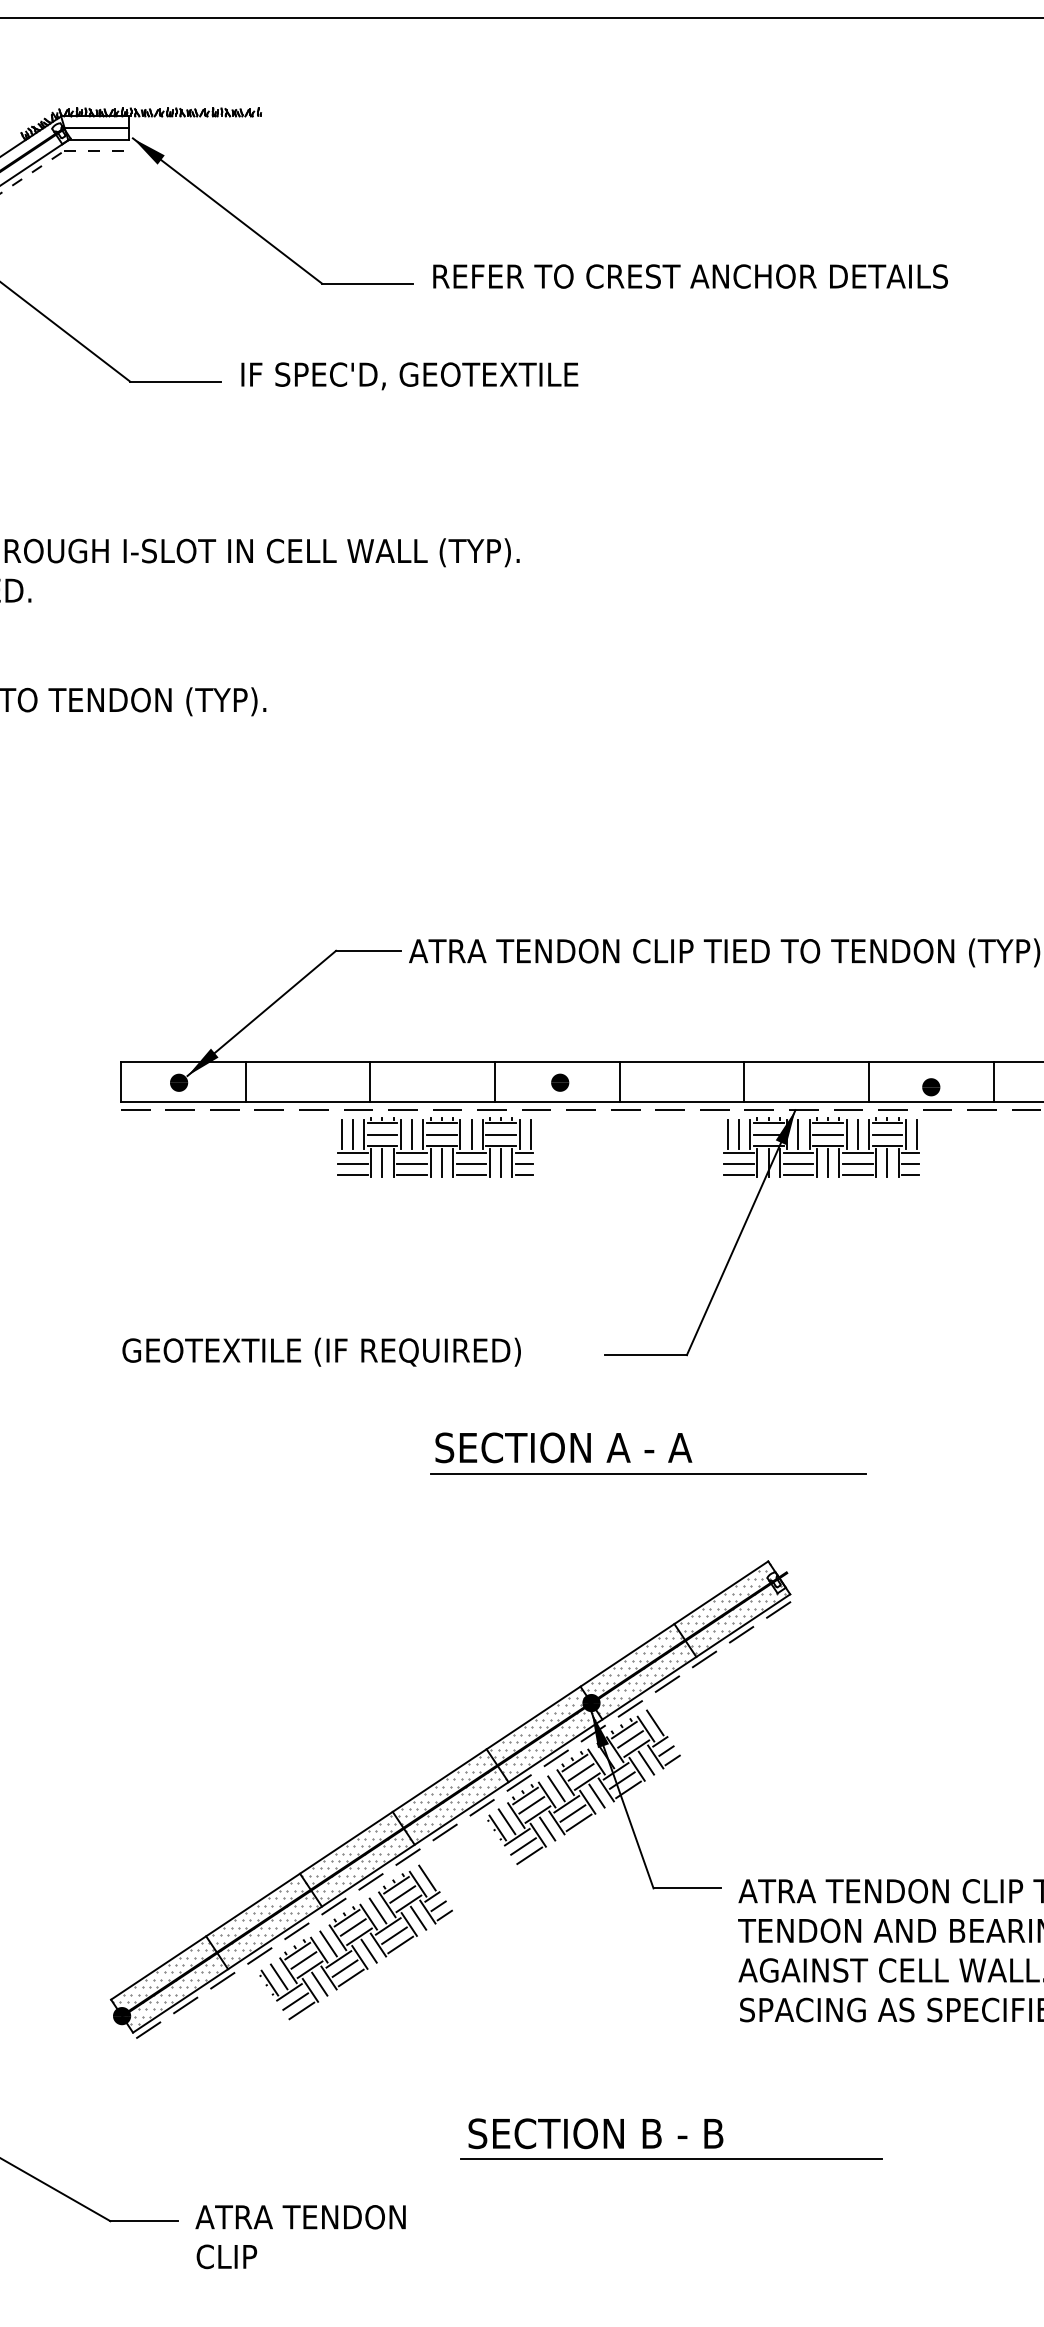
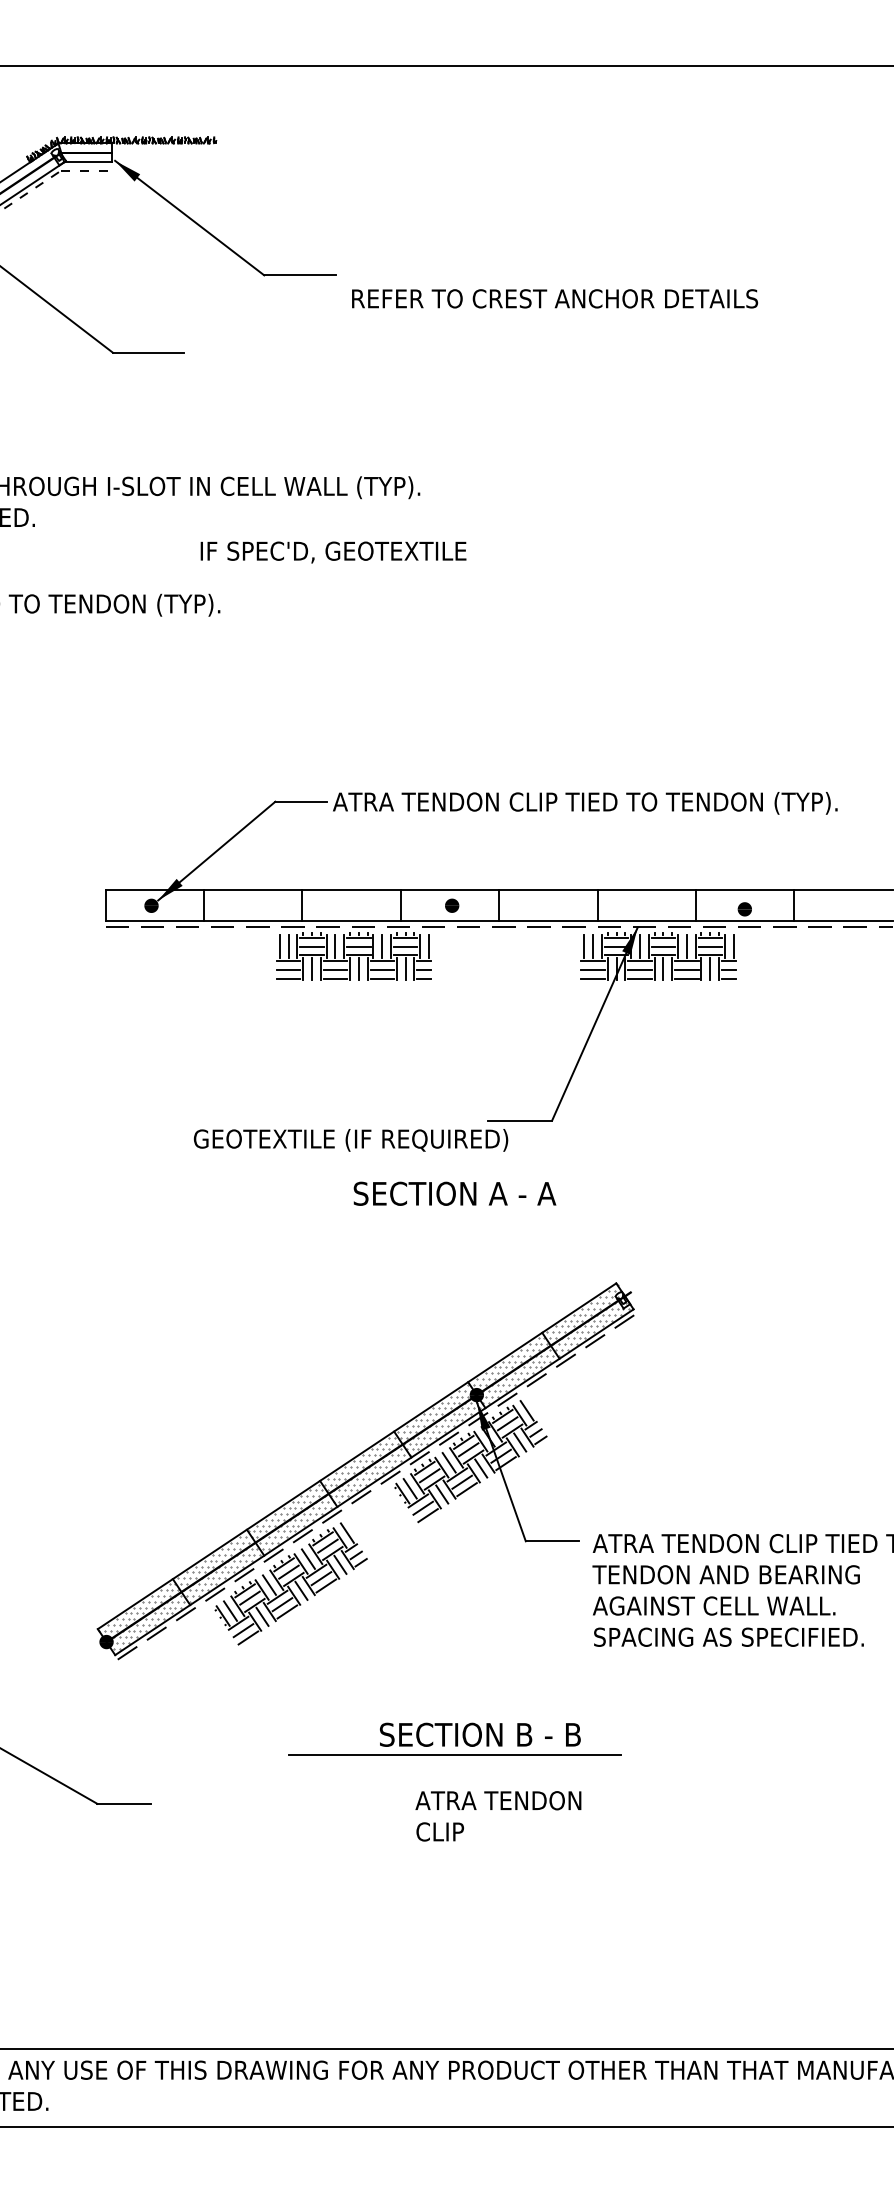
text: (689, 276) -> (554, 298), moved
text: (409, 376) -> (333, 552), moved
text: (321, 1352) -> (350, 1140), moved
line: (648, 1474) -> (521, 1214), removed
line: (670, 2158) -> (454, 1754), moved
text: (300, 2237) -> (498, 1816), moved

